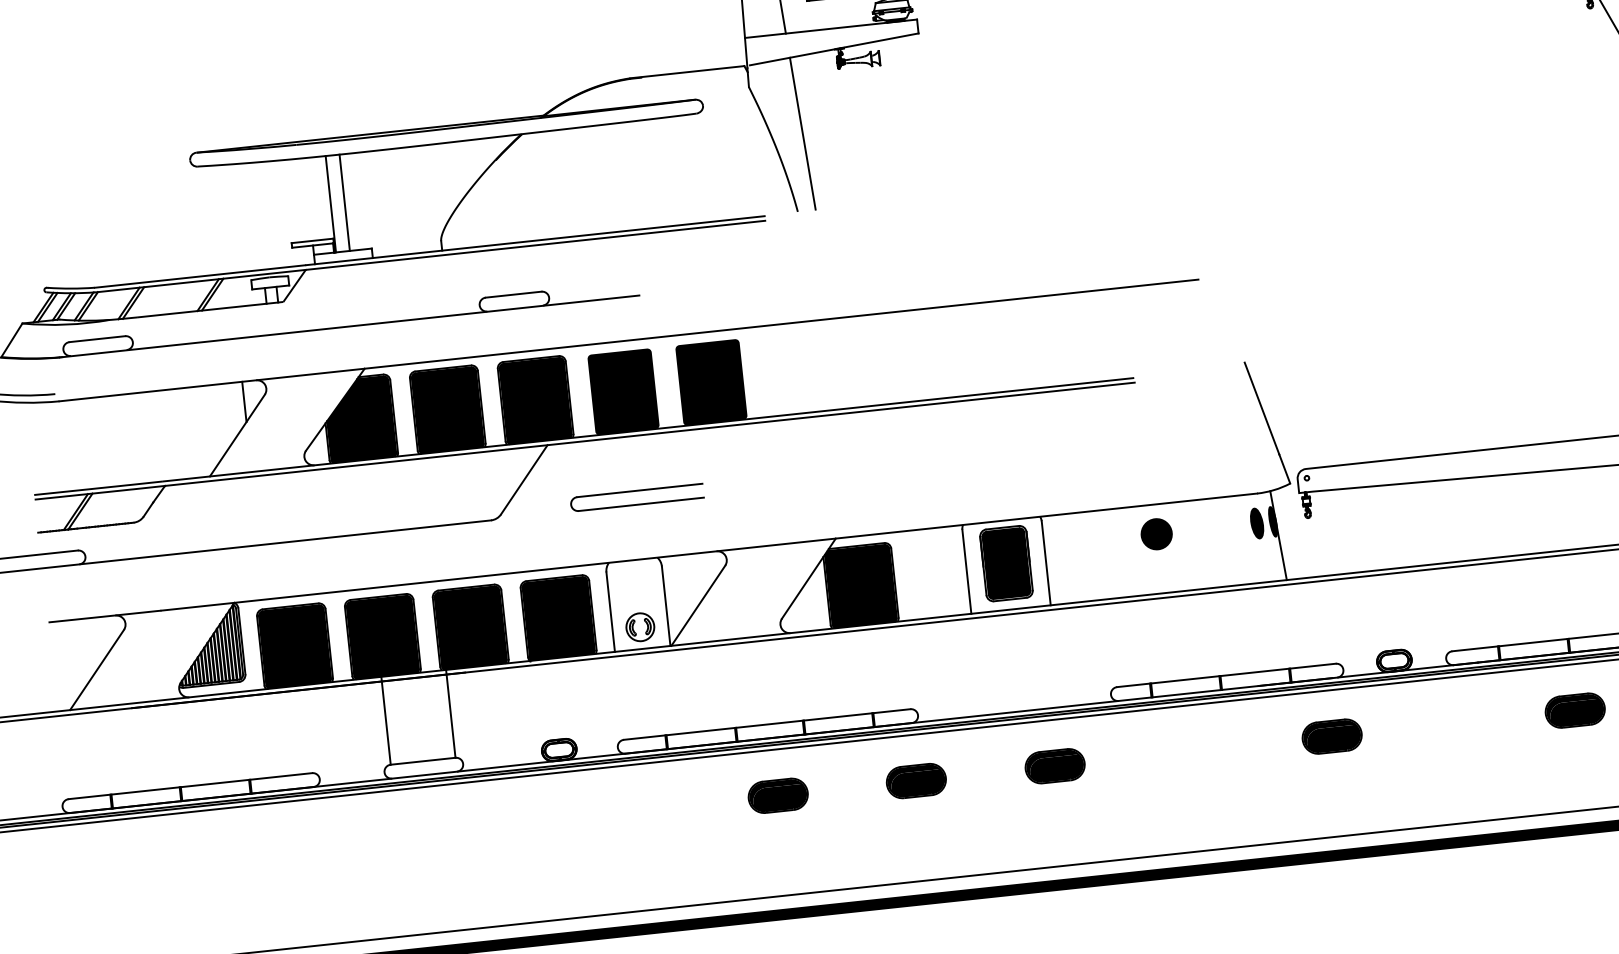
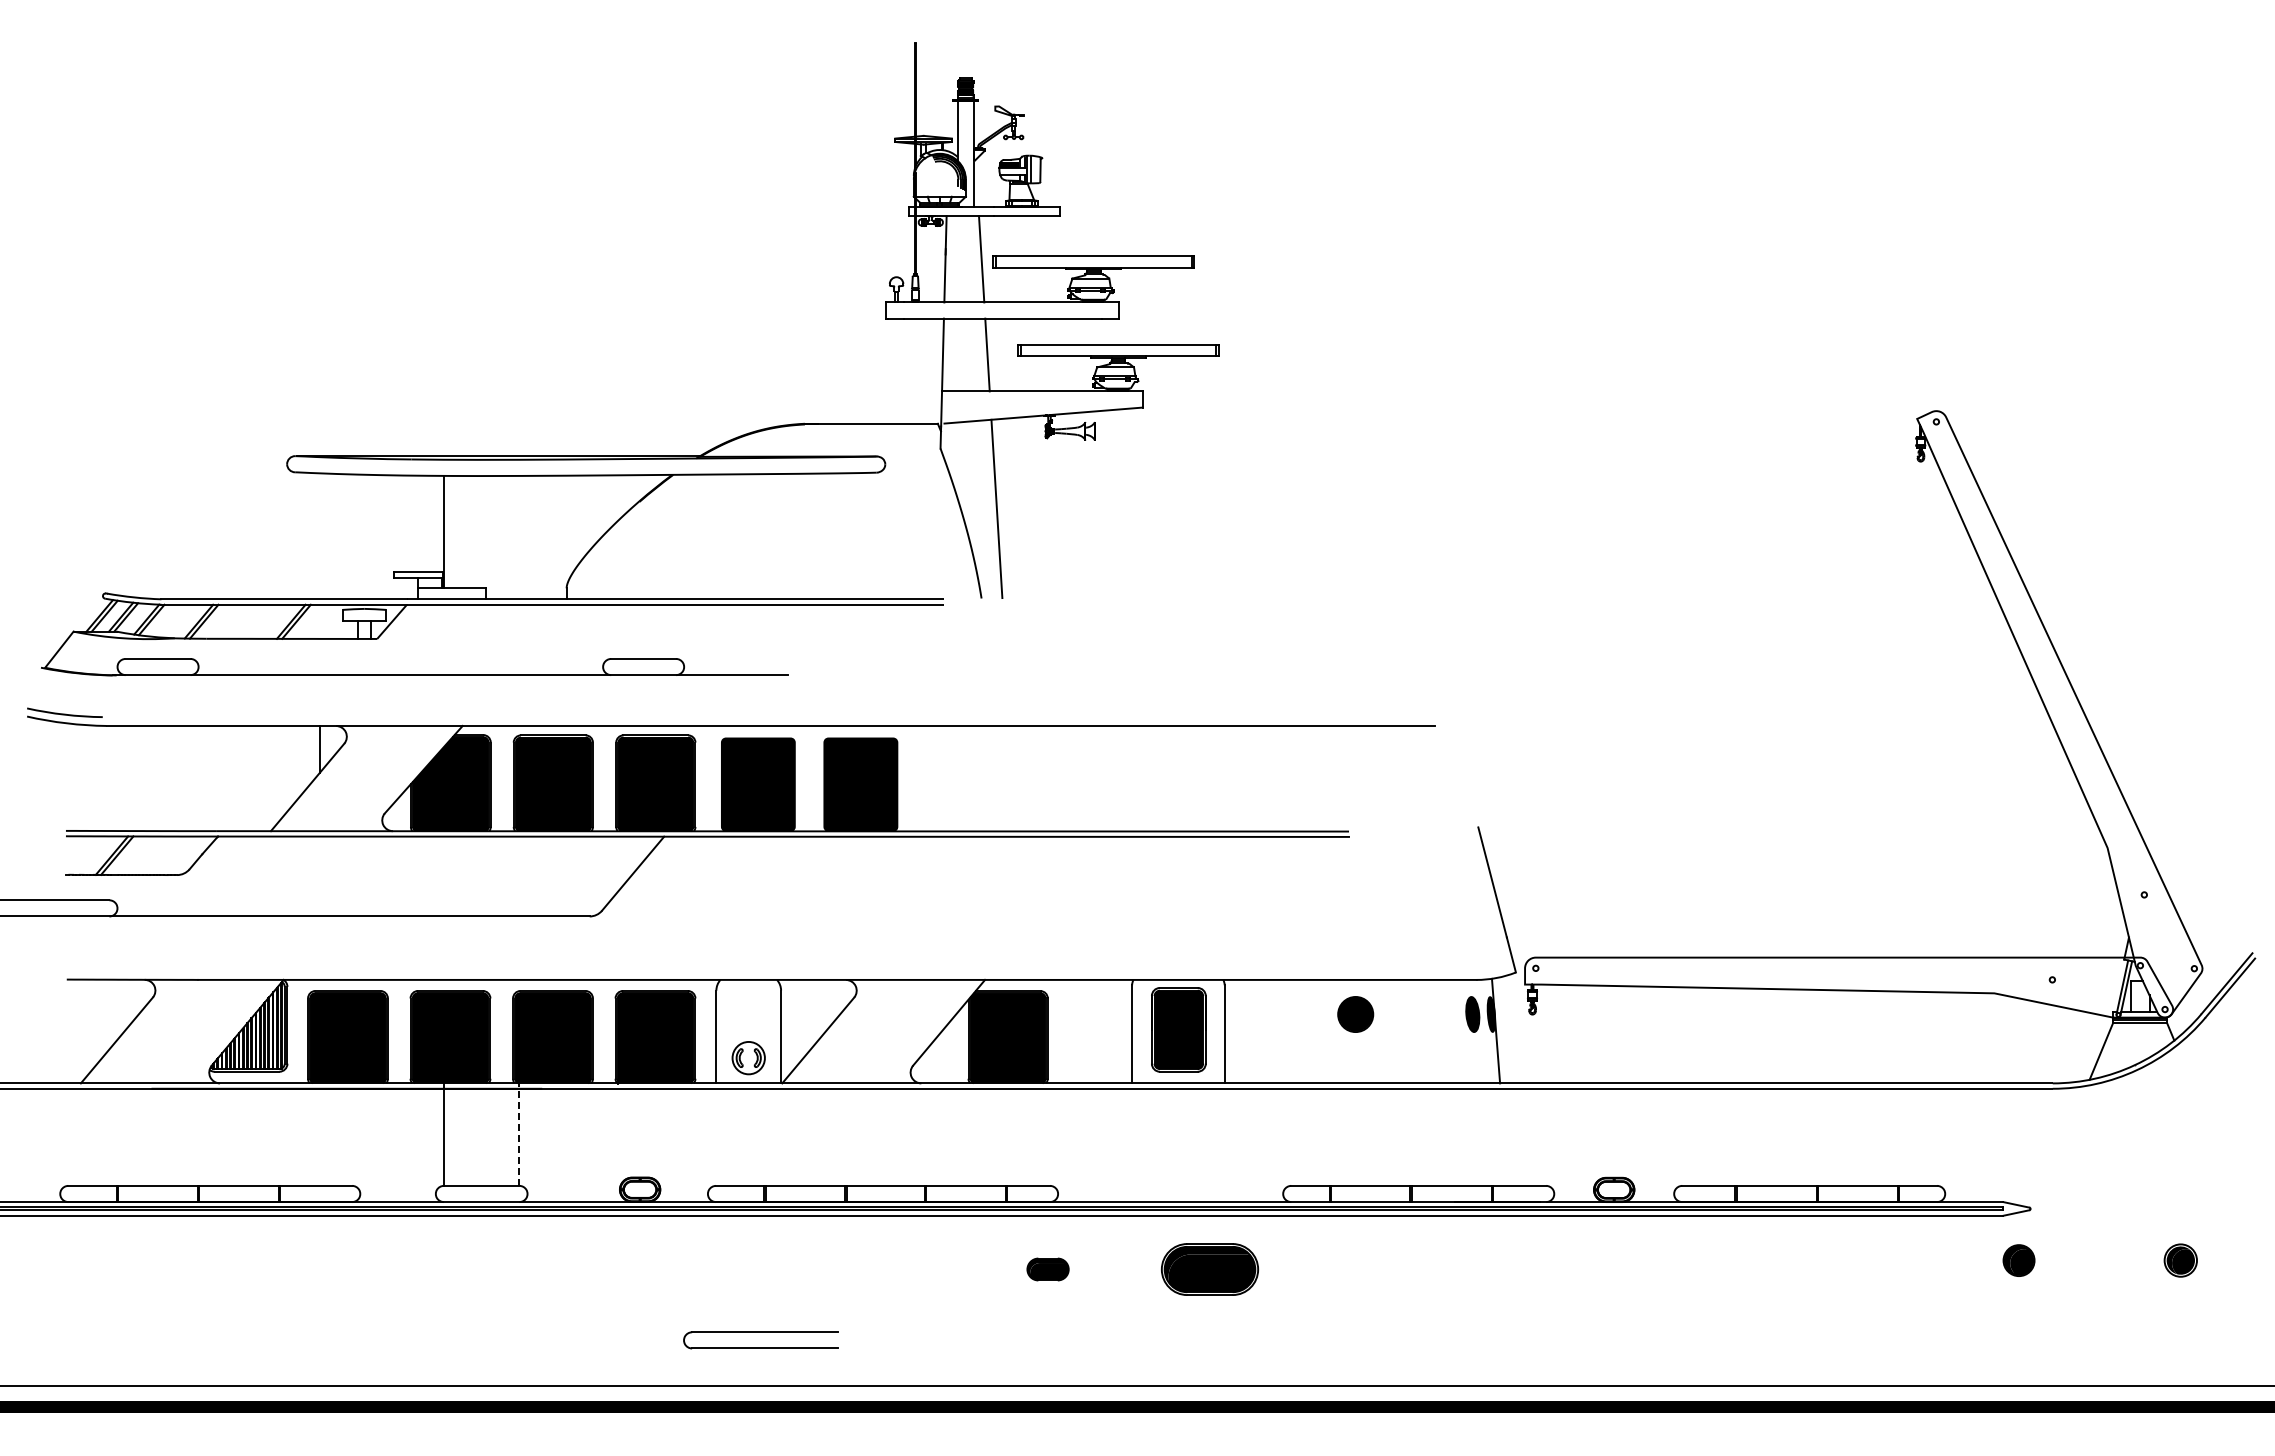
line: (345, 203) -> (460, 532), removed
part: (637, 503) -> (760, 1347), moved
part: (1575, 710) -> (1816, 1269), removed
line: (450, 713) -> (519, 1134), solid -> dashed
part: (1331, 736) -> (1532, 1269), removed
part: (1054, 766) -> (1209, 1269), size x1.4
part: (915, 781) -> (1047, 1269), size x0.6
part: (777, 795) -> (886, 1269), removed

